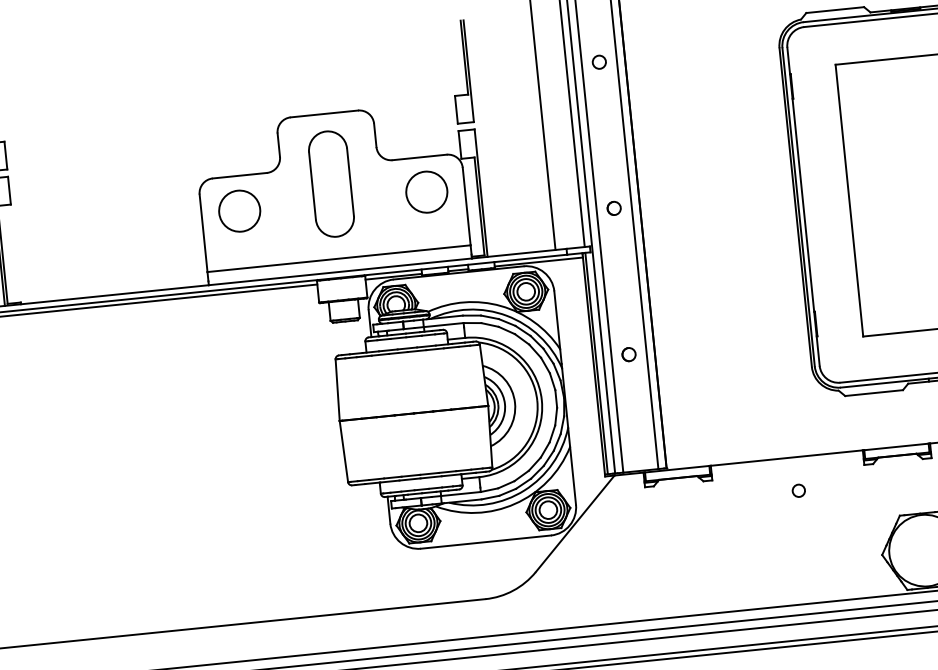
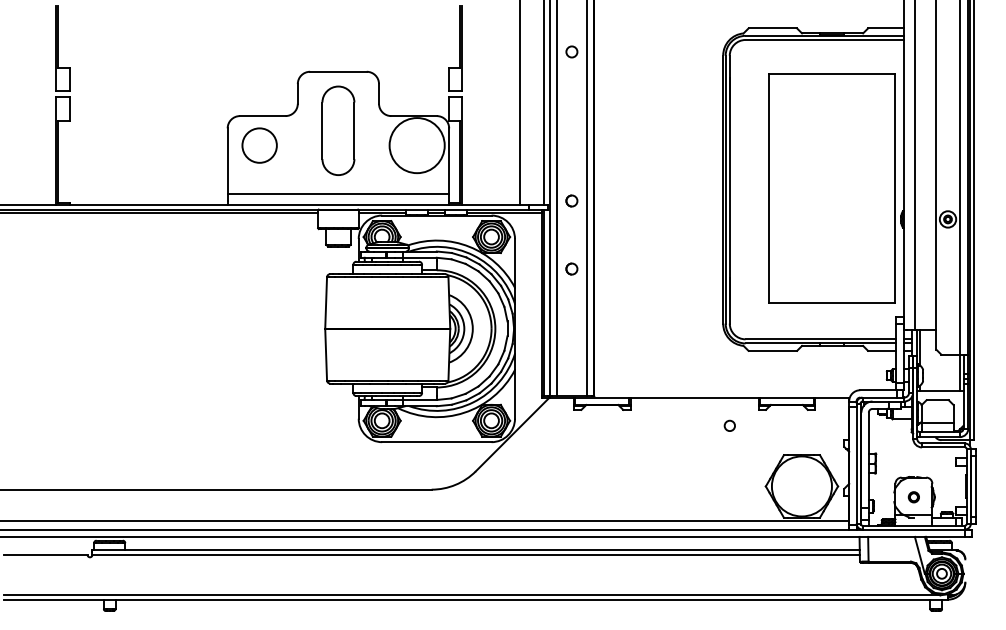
circle: (426, 192) -> (416, 145), size x1.6
circle: (613, 207) -> (571, 200), moved
circle: (628, 353) -> (571, 268), moved
circle: (798, 490) -> (729, 425), moved

